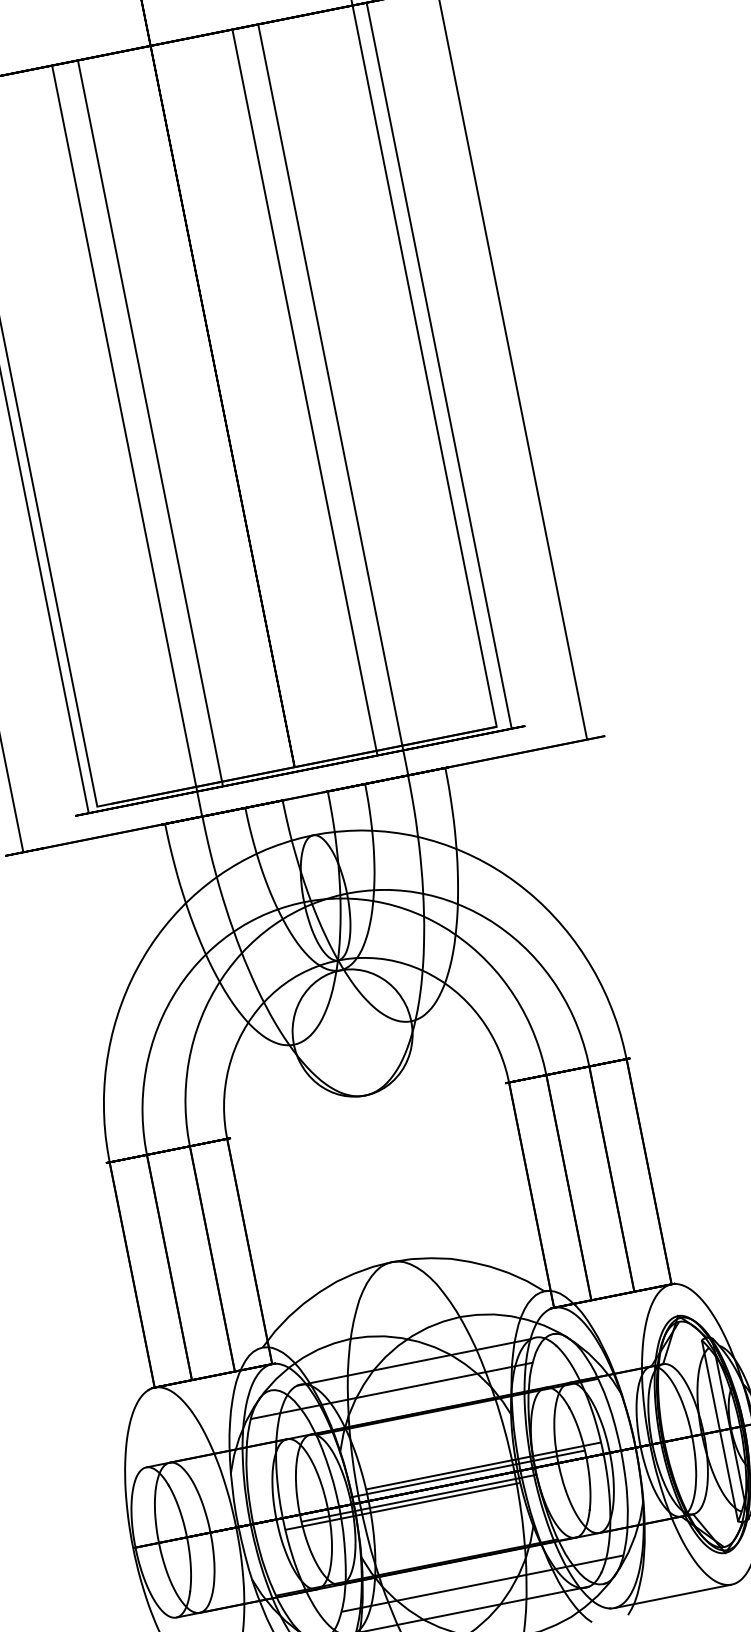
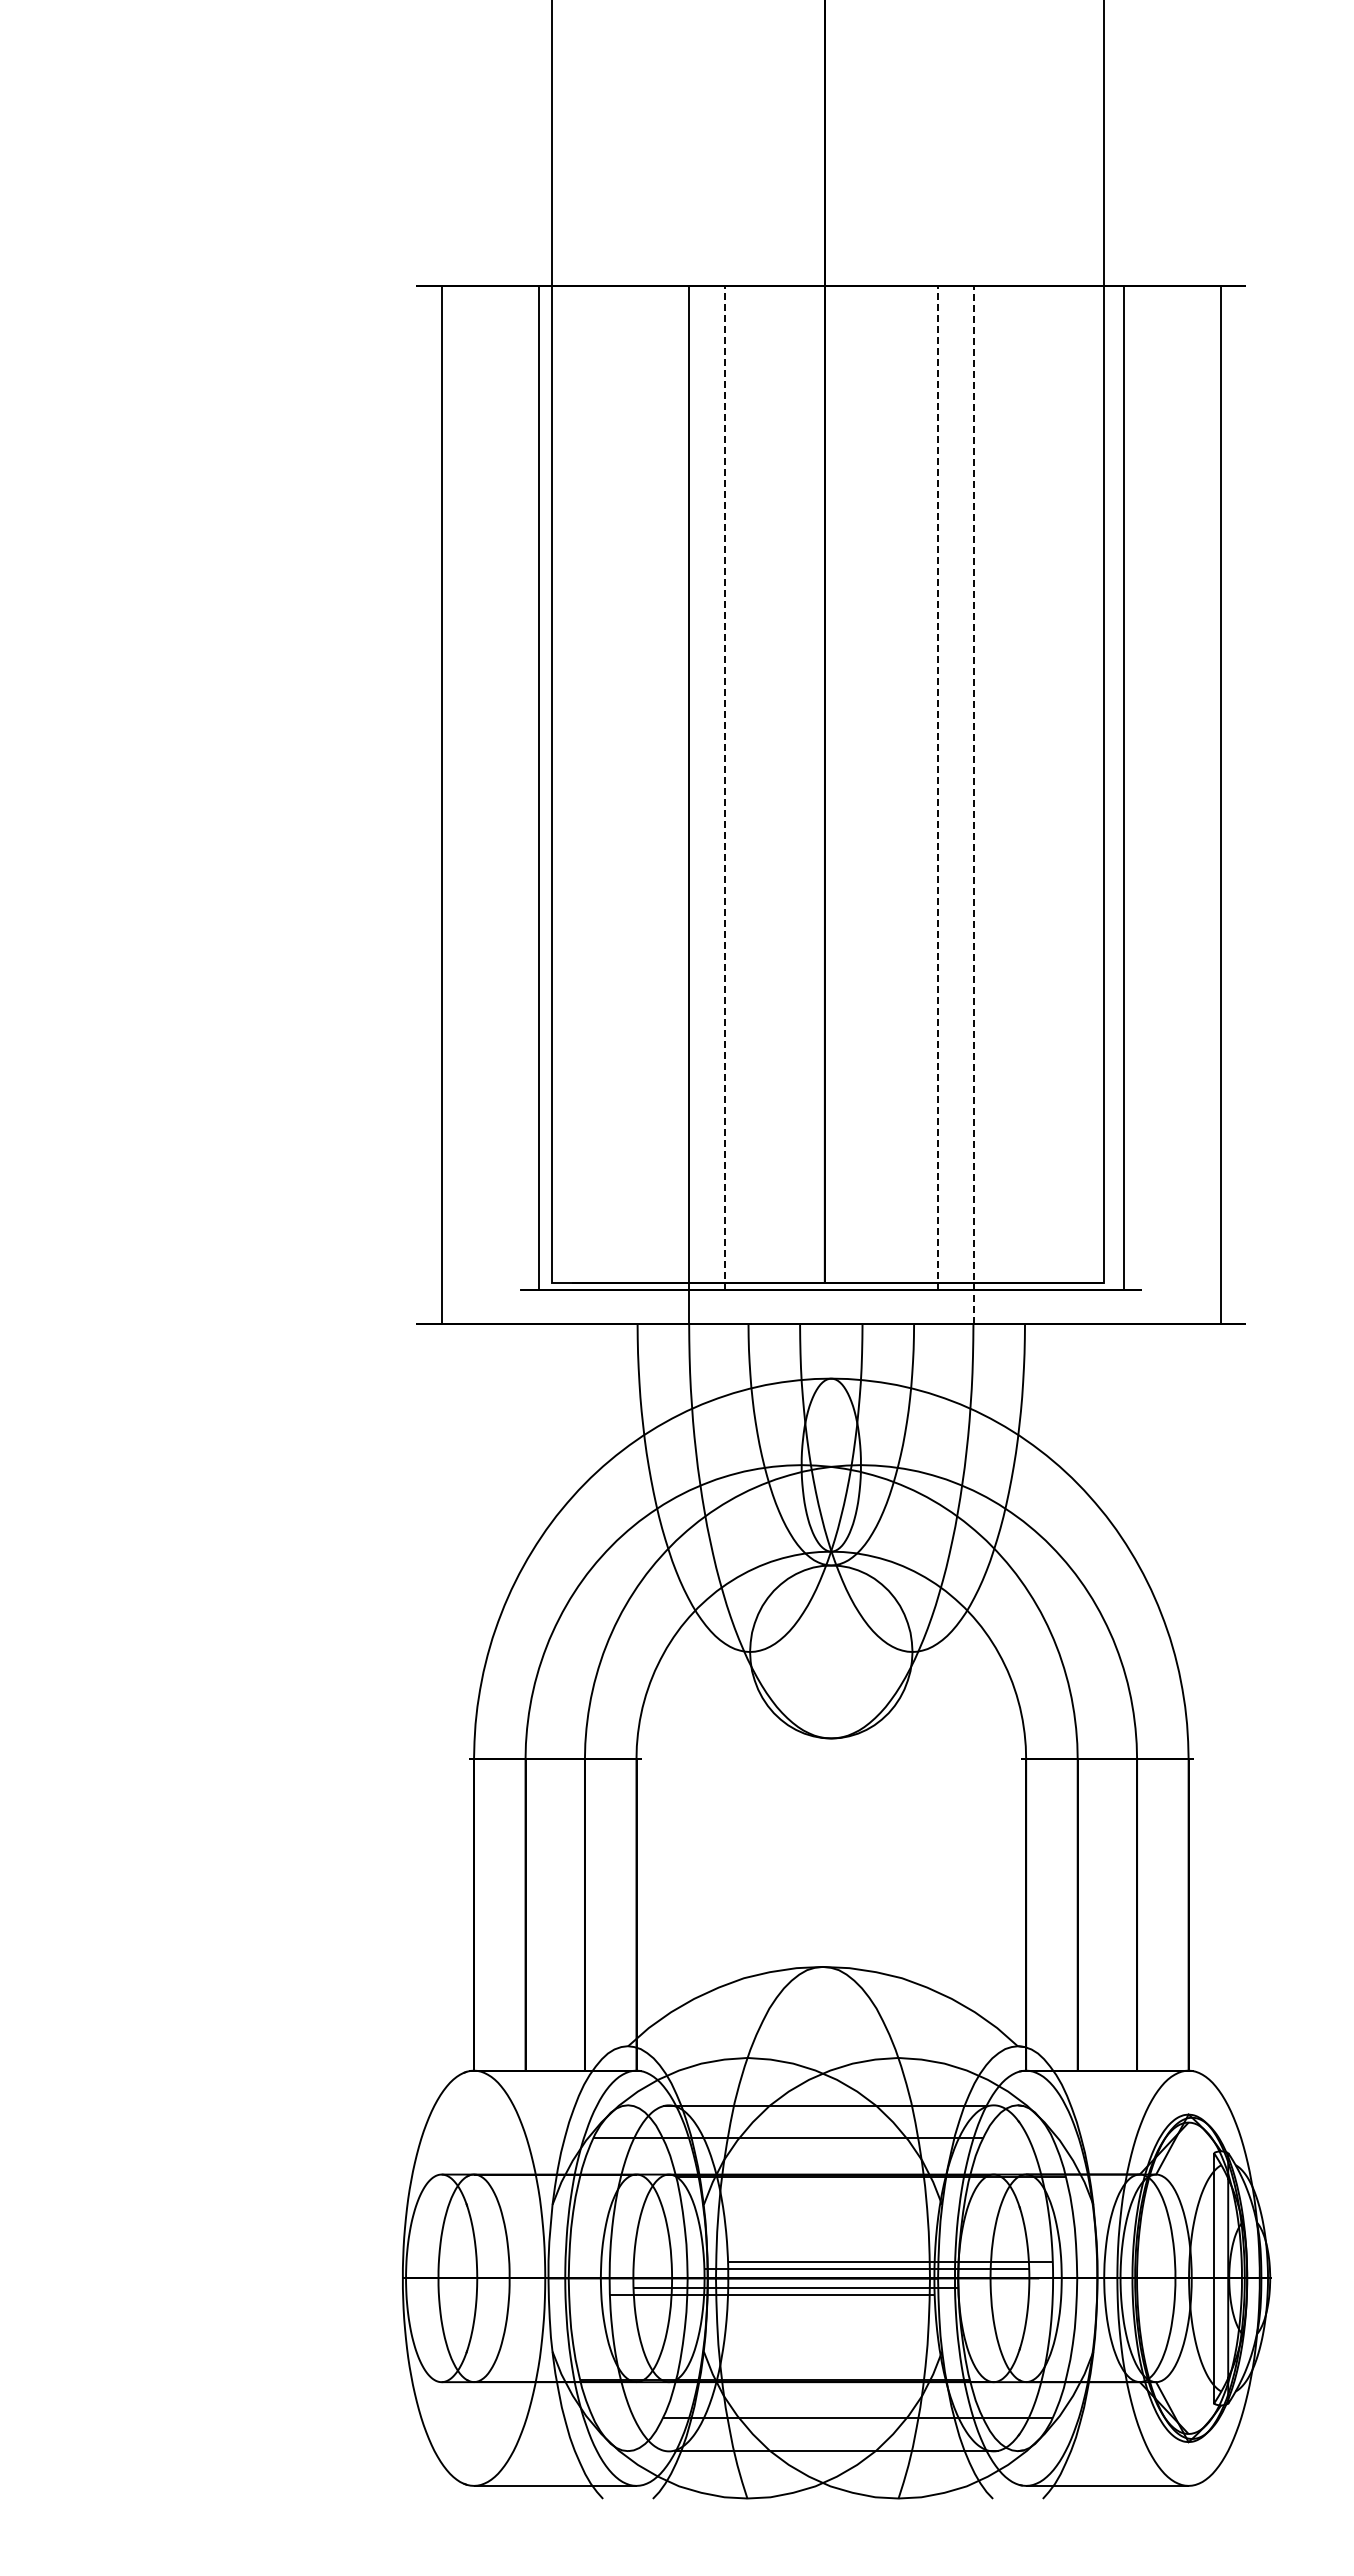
line: (305, 392) -> (938, 787), solid -> dashed
line: (332, 399) -> (973, 804), solid -> dashed
line: (150, 423) -> (724, 787), solid -> dashed

